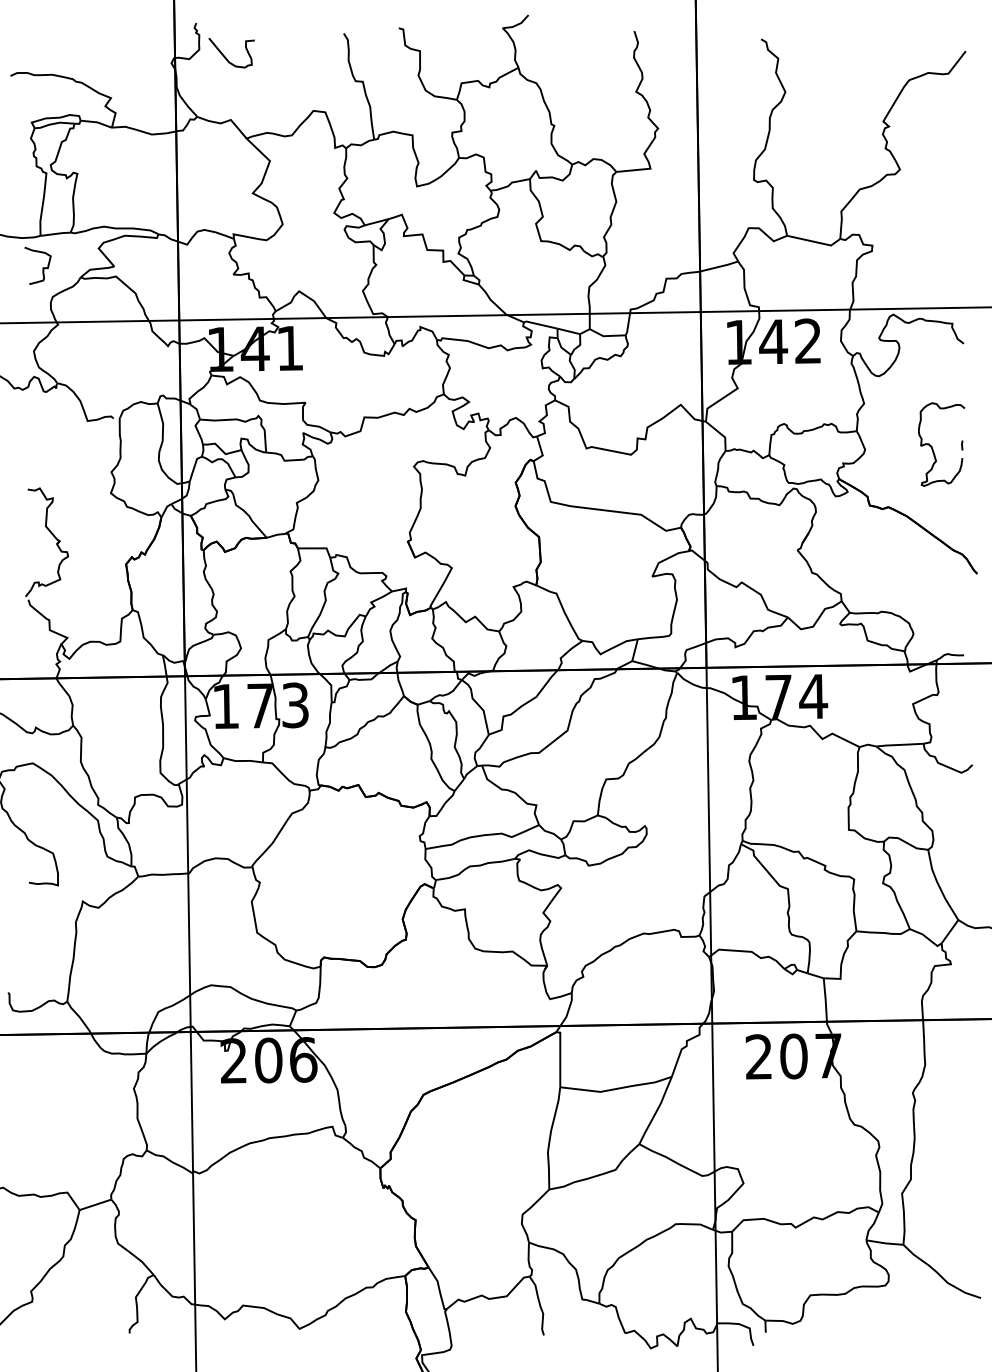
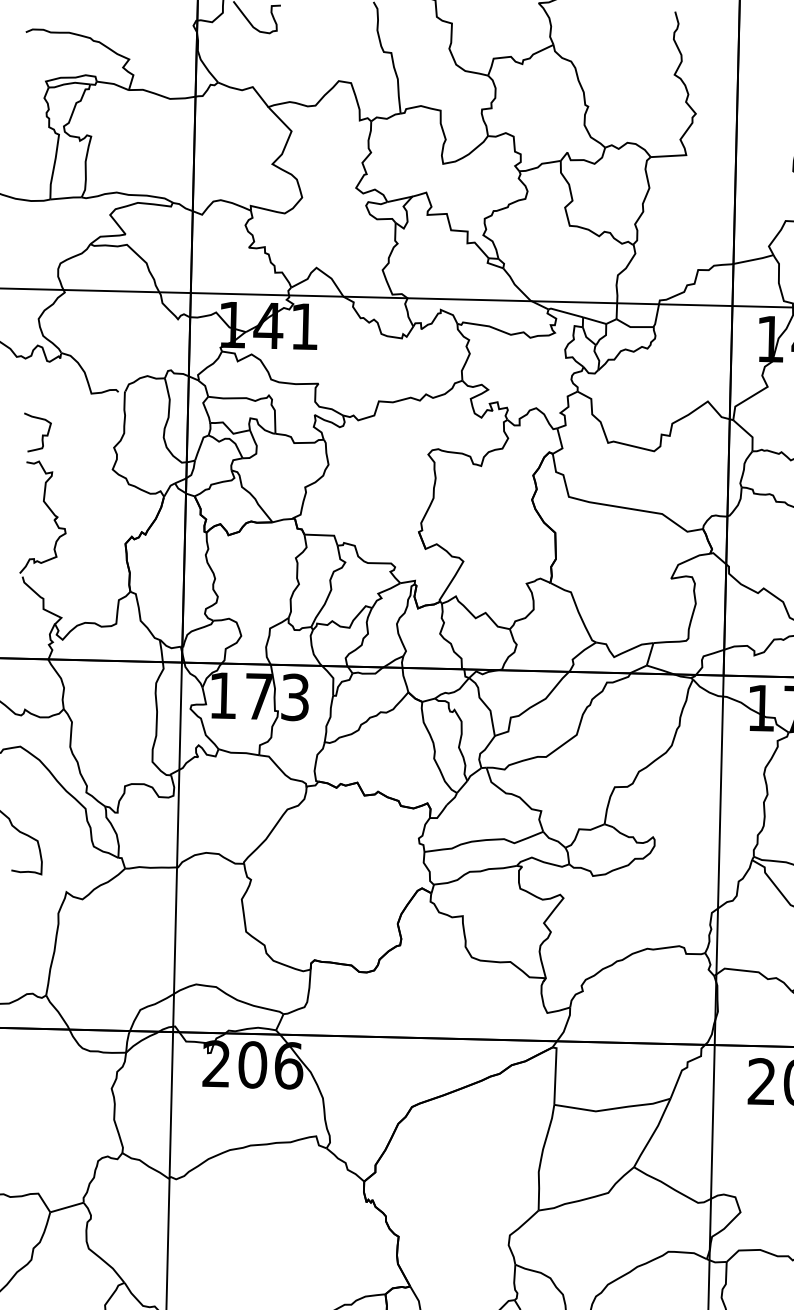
curve: (42, 267) -> (41, 434), moved

